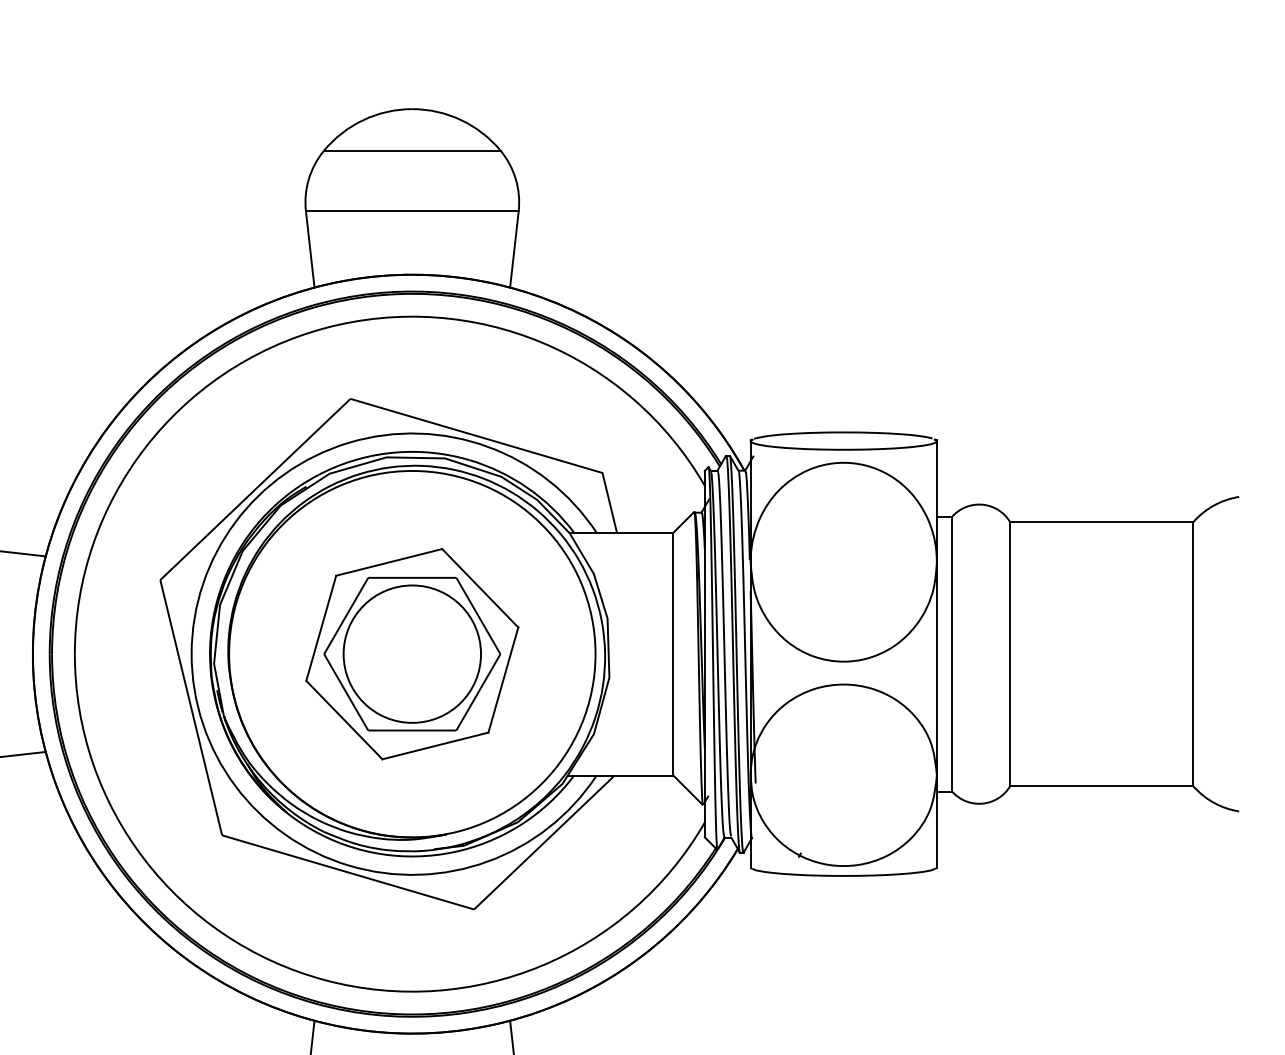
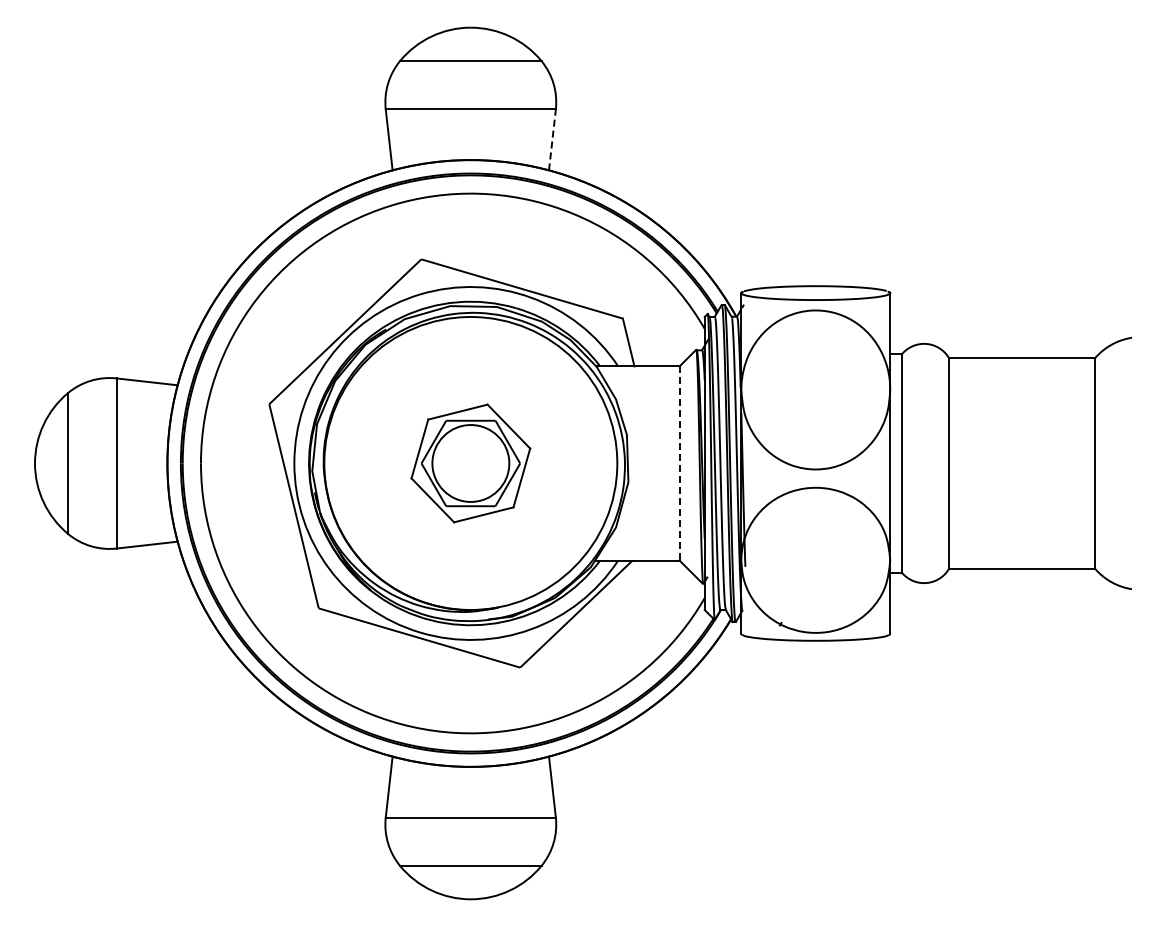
line: (514, 248) -> (552, 139), solid -> dashed
part: (411, 654) -> (470, 463), size x0.7
line: (673, 654) -> (679, 463), solid -> dashed

